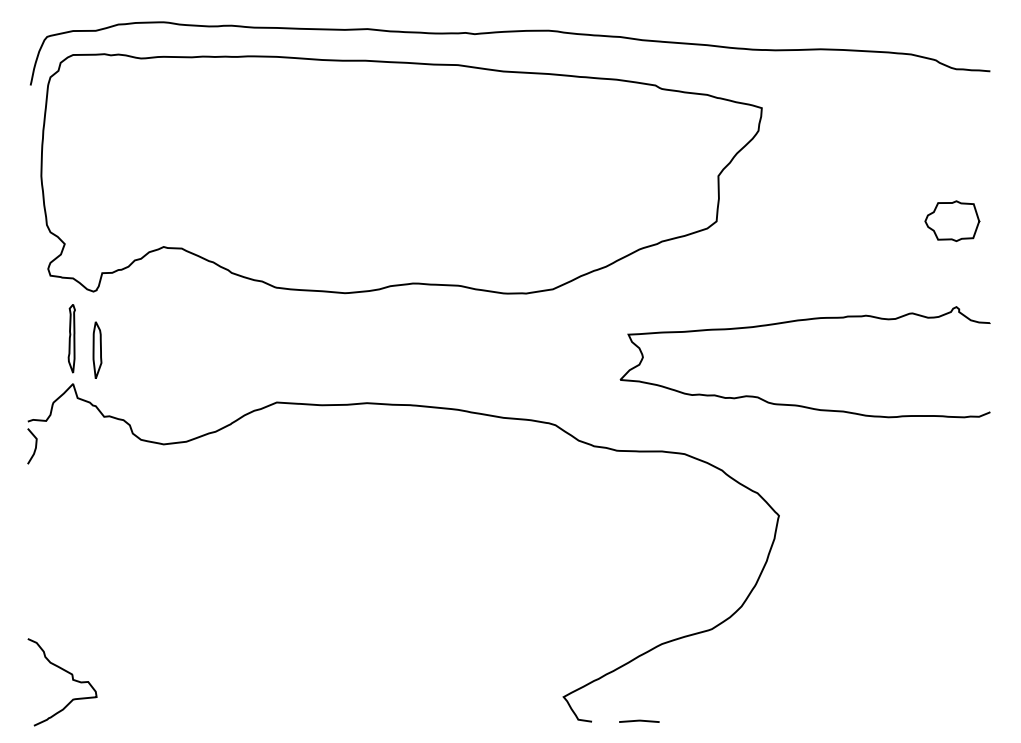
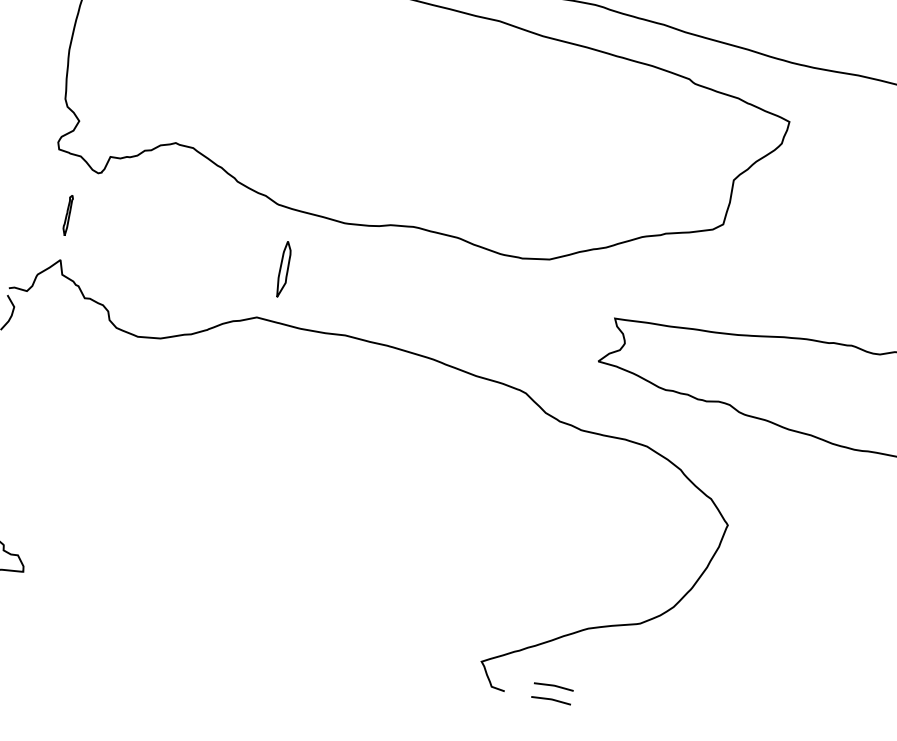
part: (71, 338) -> (67, 215), size x0.6
part: (97, 349) -> (284, 268), moved
line: (639, 706) -> (554, 685), added

